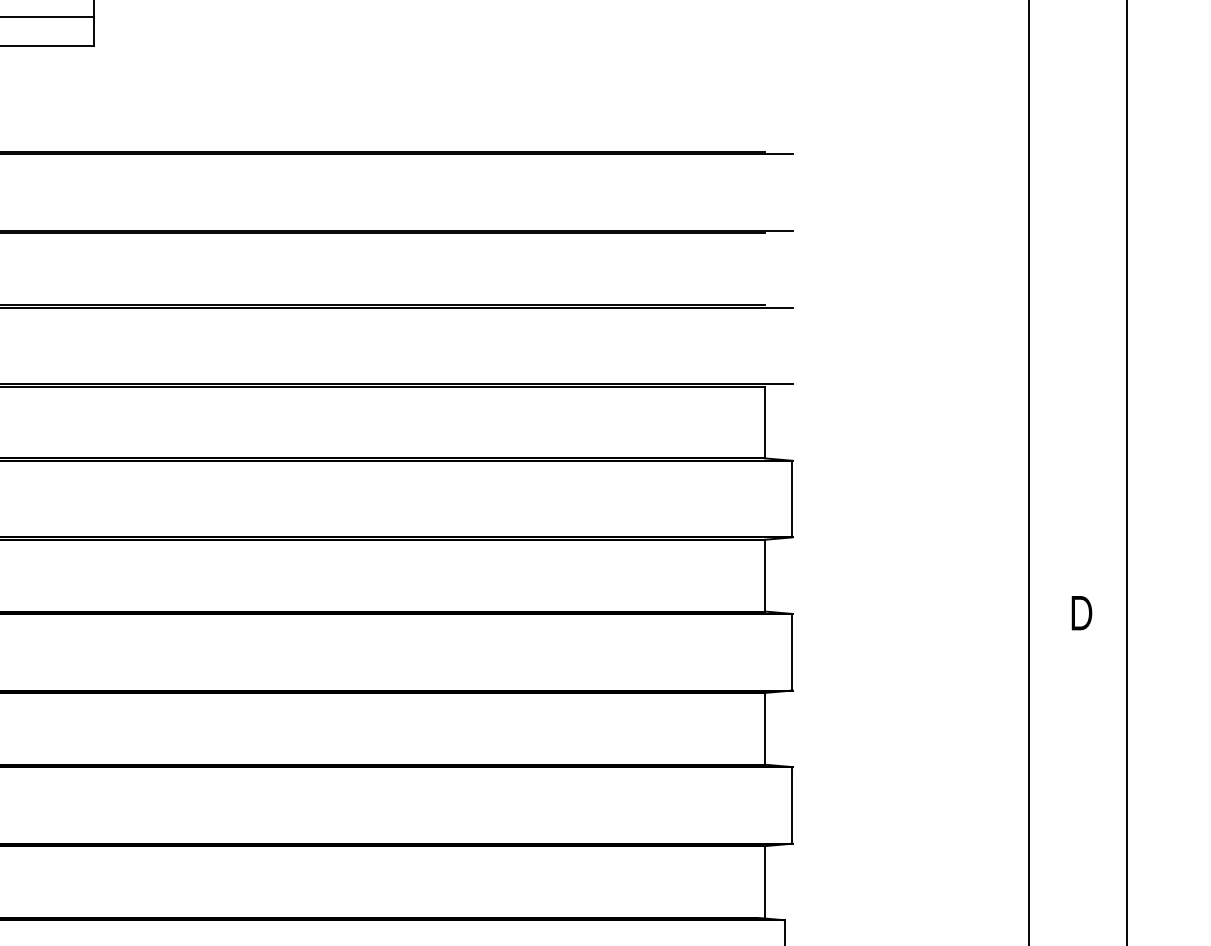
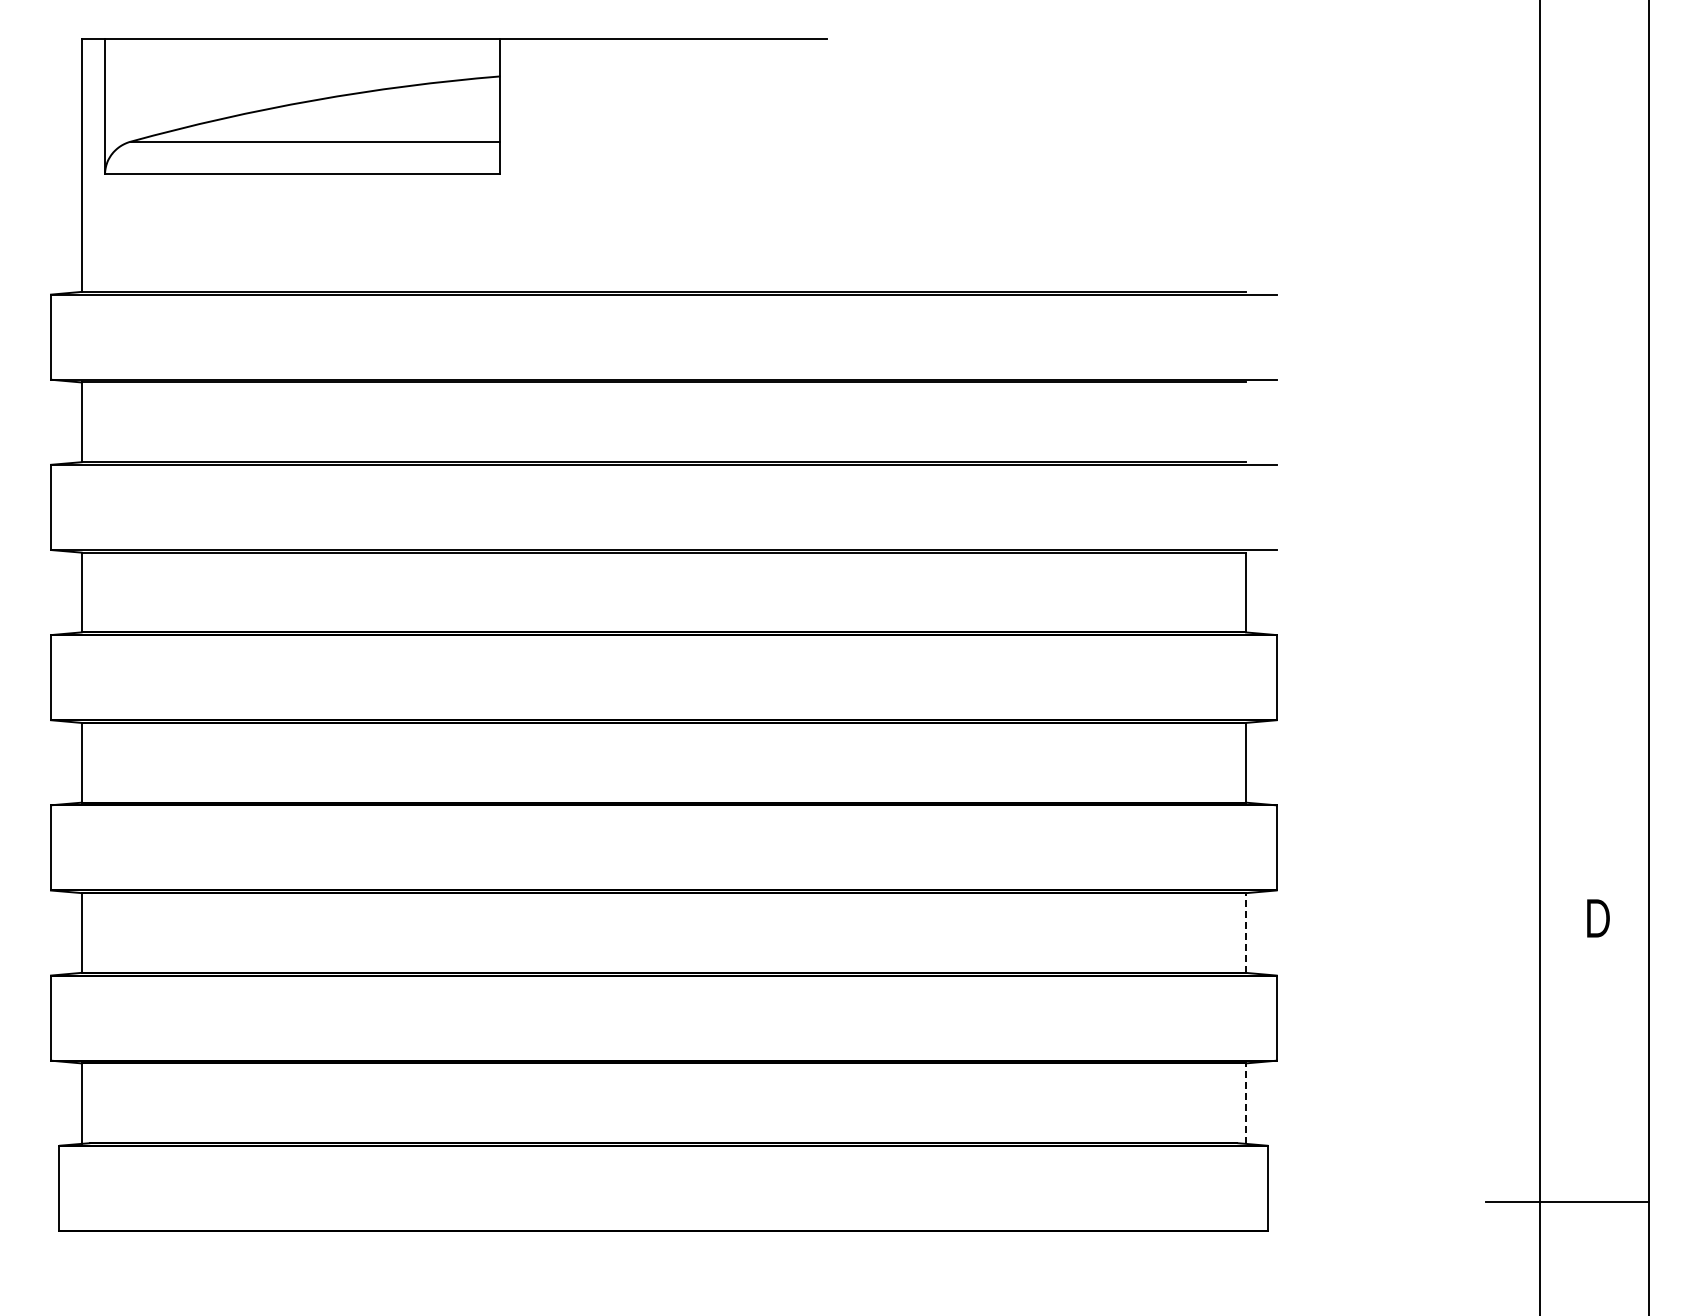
text: (1082, 613) -> (1598, 918), moved
line: (765, 729) -> (1246, 933), solid -> dashed
line: (765, 882) -> (1246, 1103), solid -> dashed

